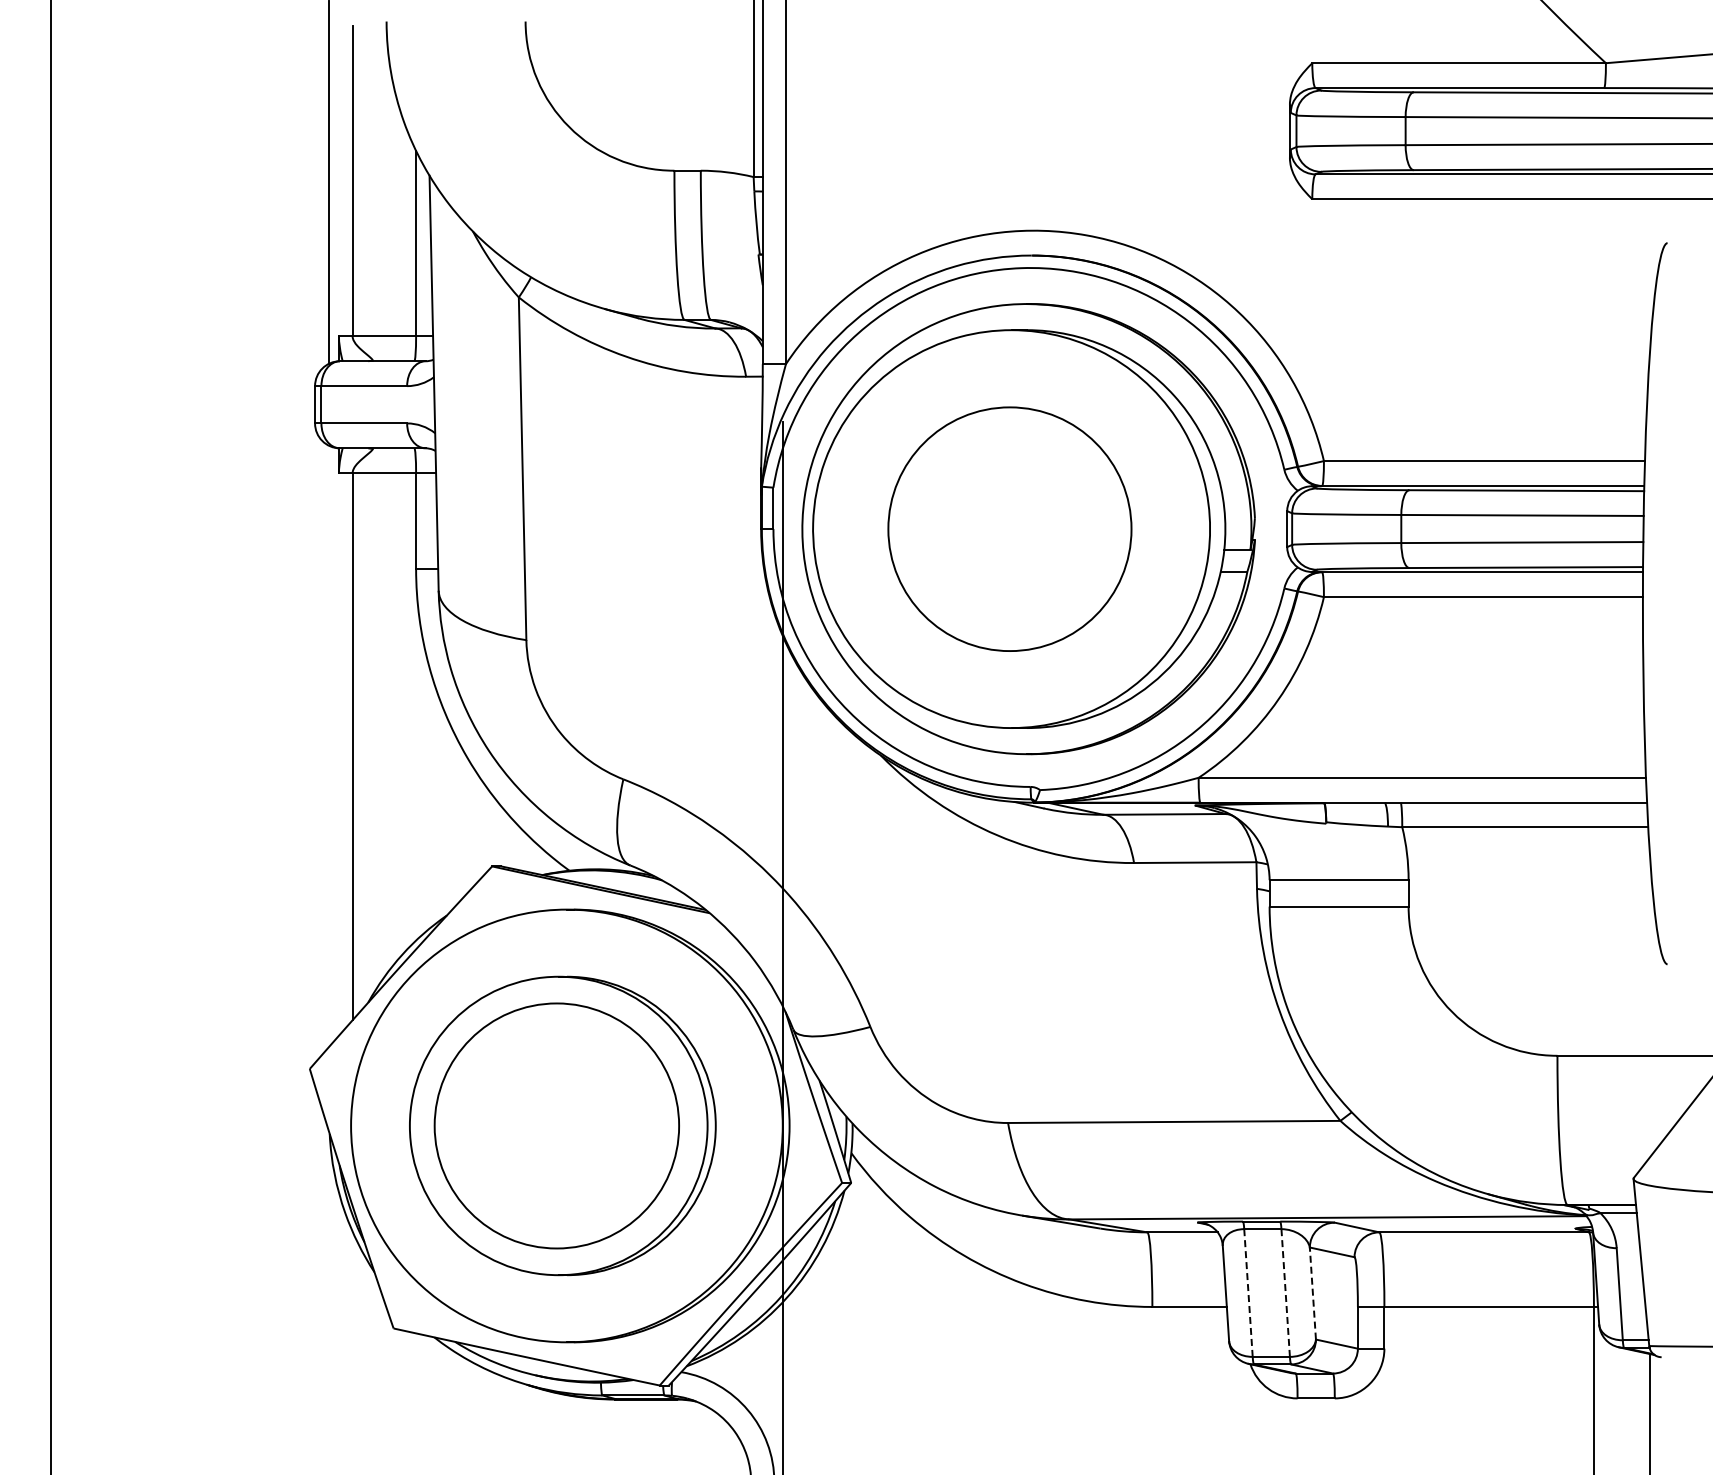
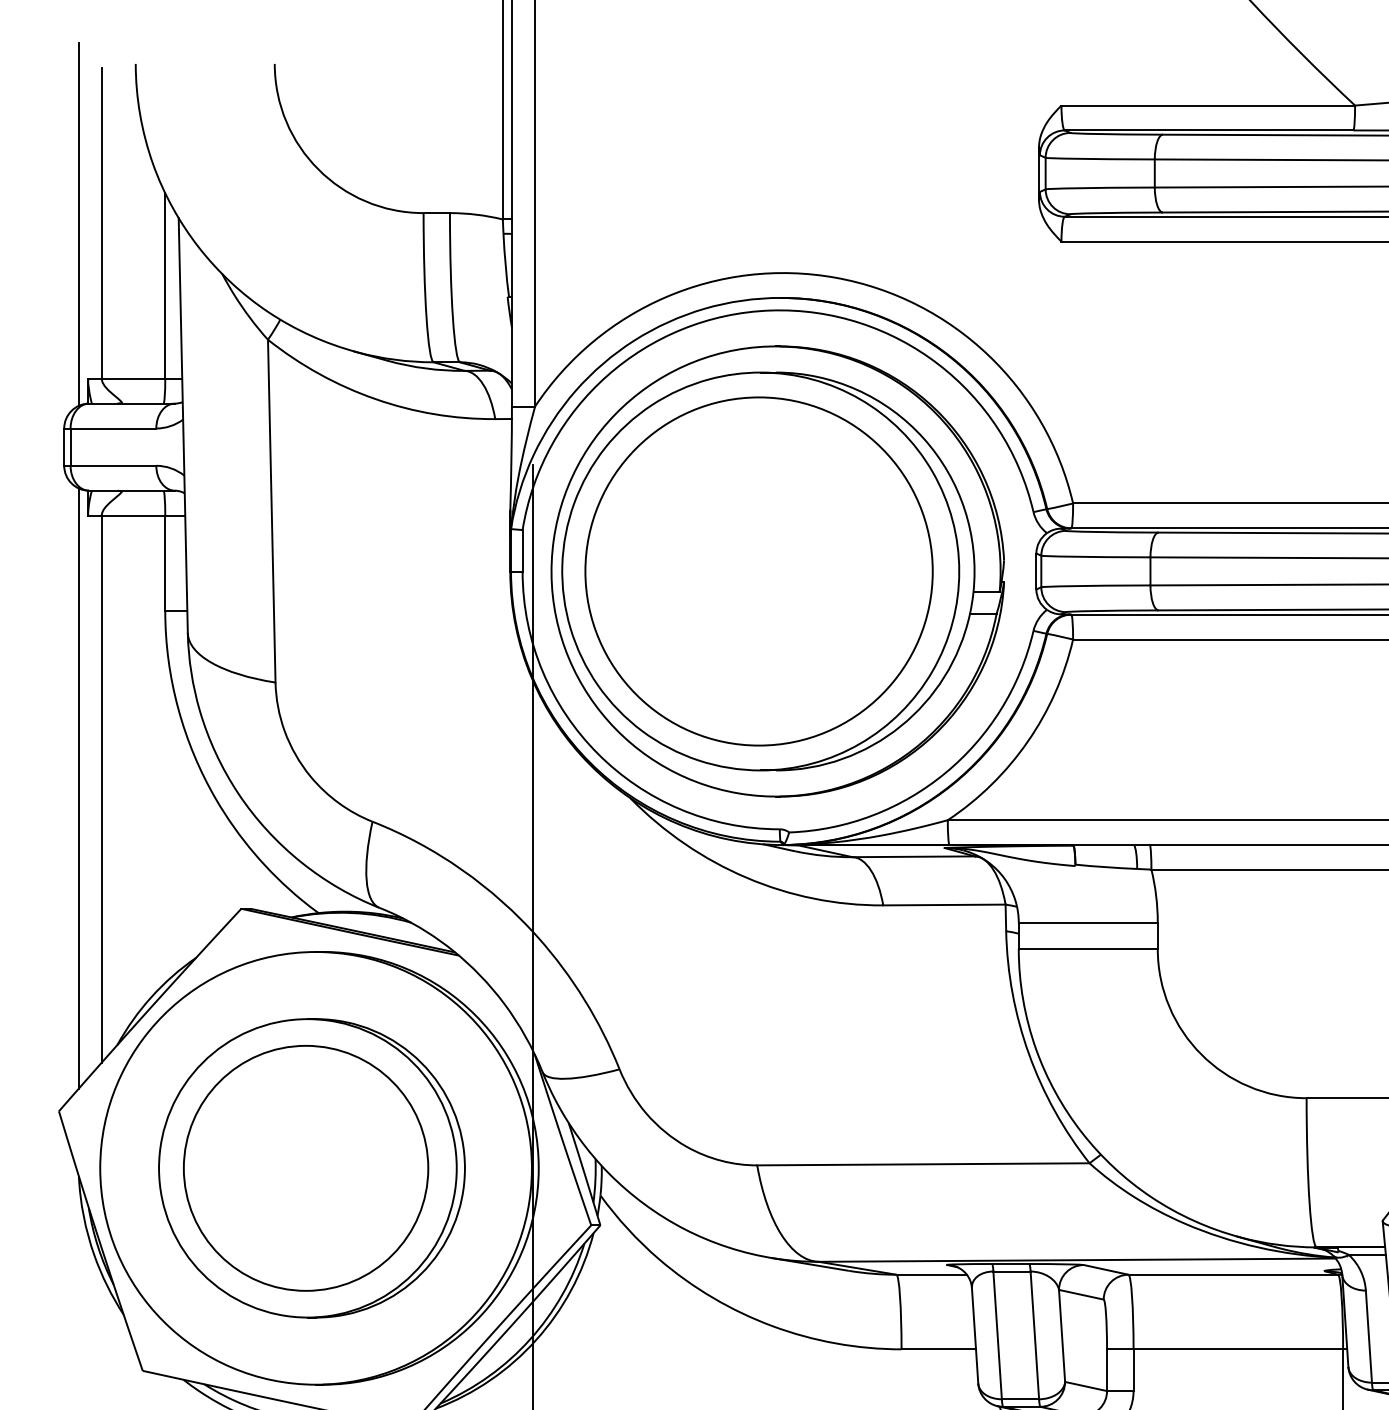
part: (1009, 529) -> (758, 571), size x1.43
line: (329, 745) -> (78, 787), added
line: (1248, 1292) -> (997, 1334), dashed -> solid
line: (1285, 1293) -> (1034, 1335), dashed -> solid
line: (1312, 1293) -> (1061, 1335), dashed -> solid

